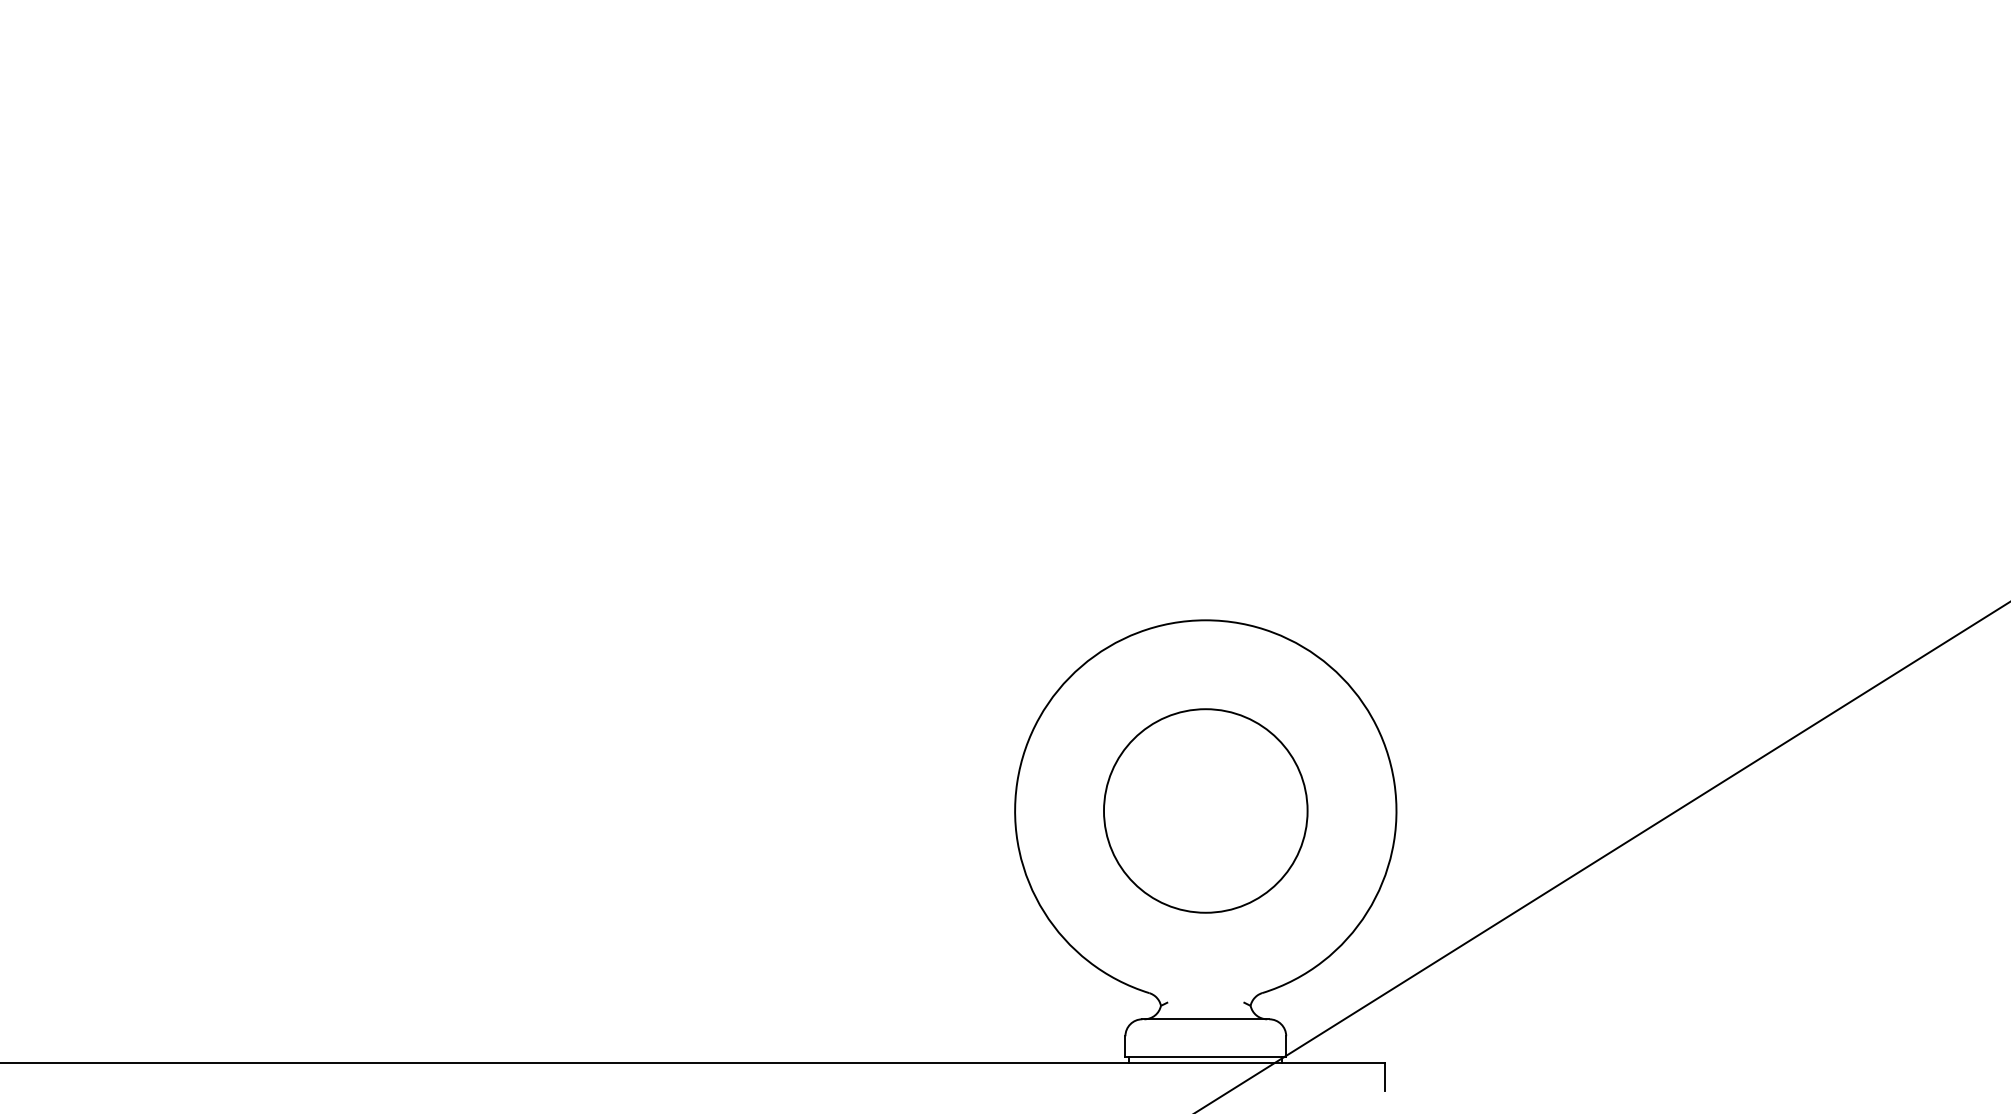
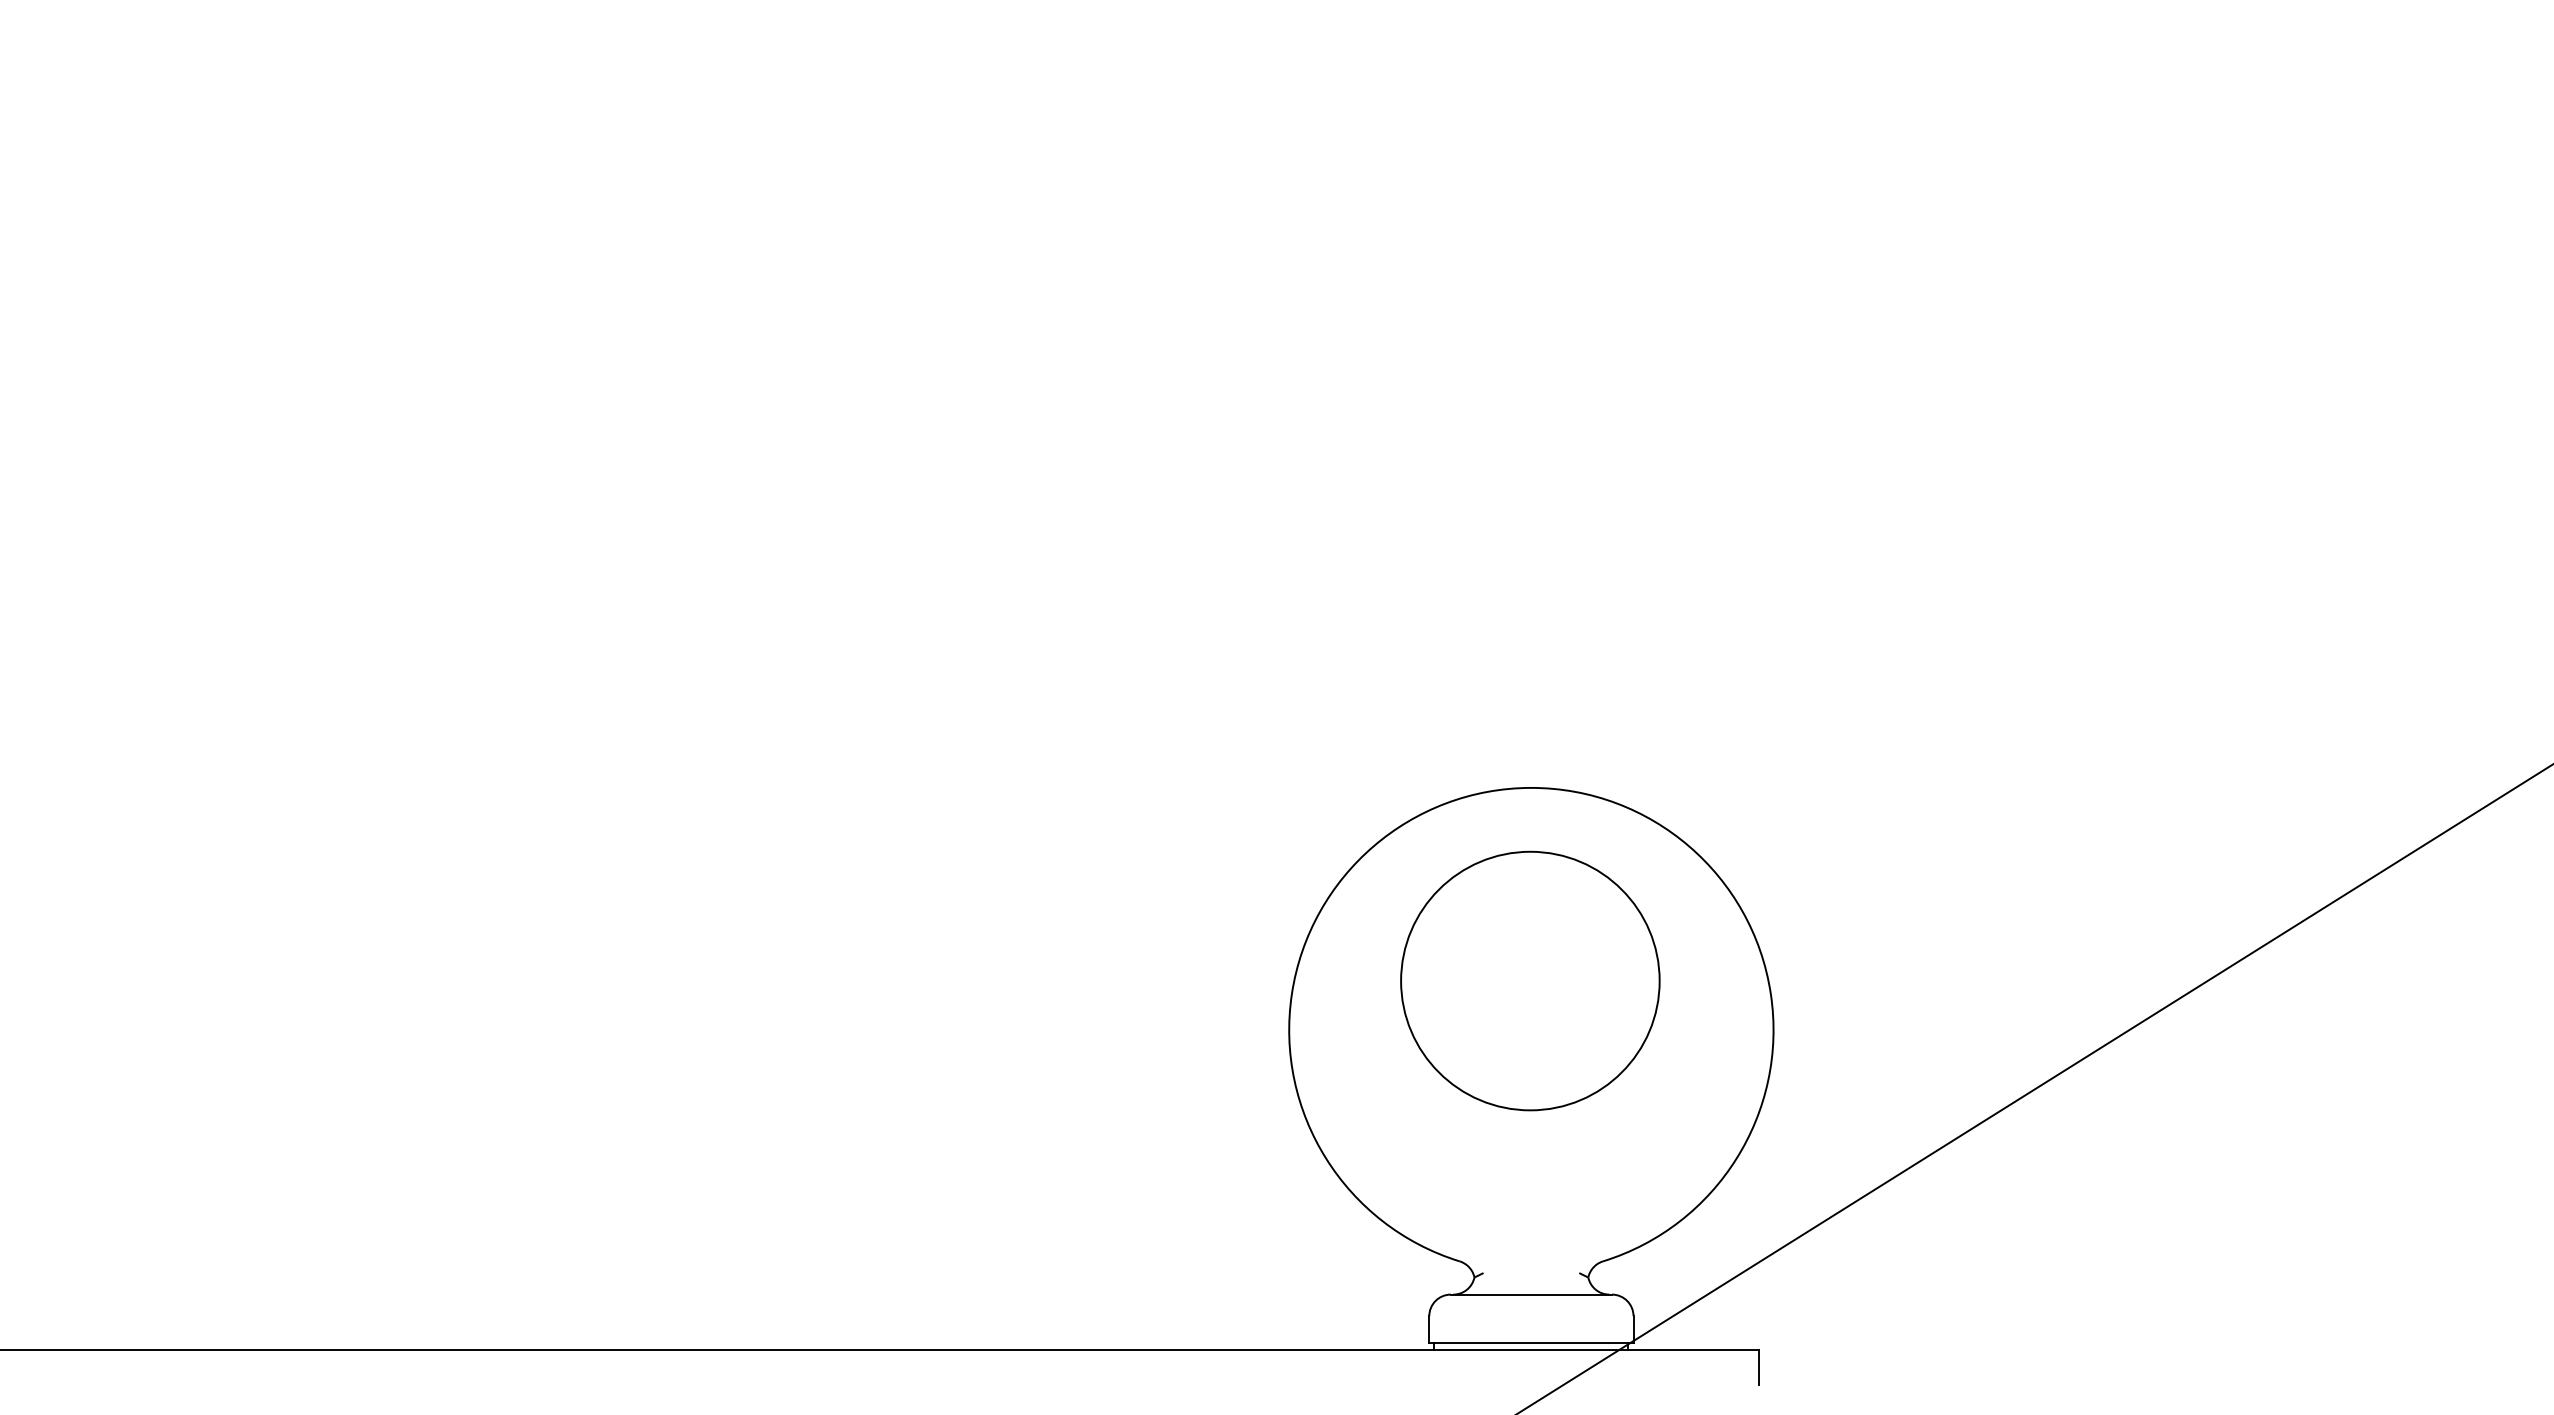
circle: (1205, 810) -> (1530, 980), moved

